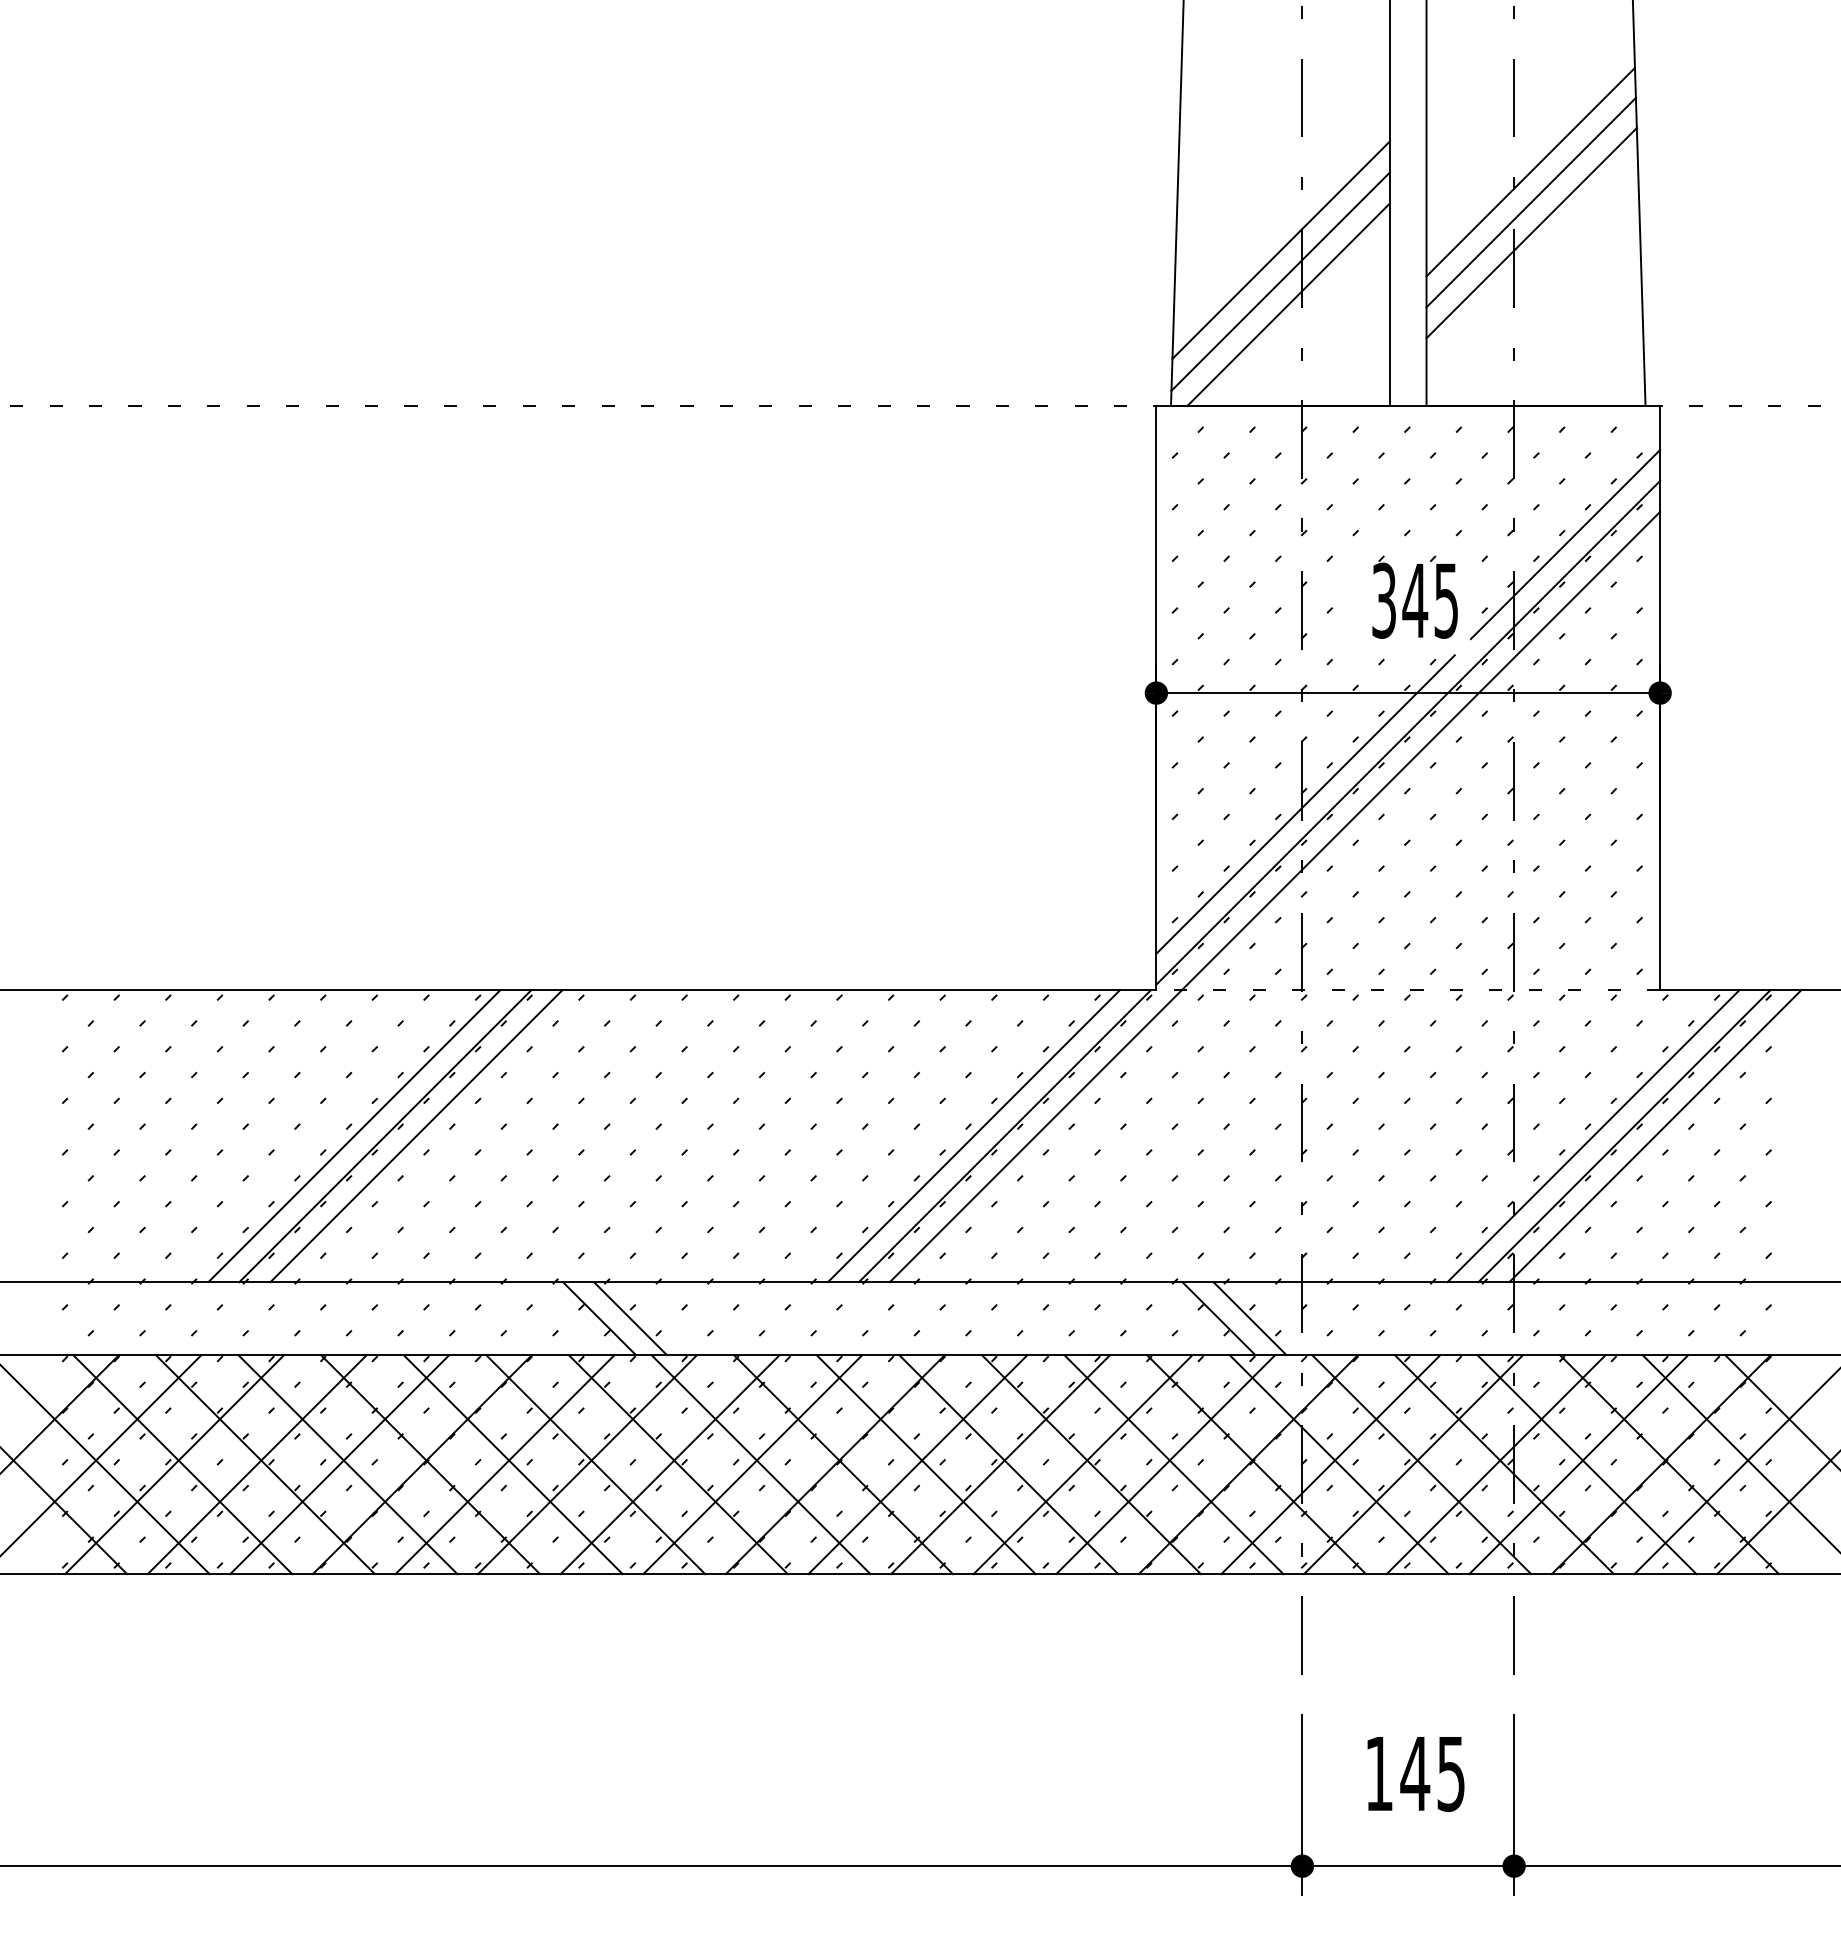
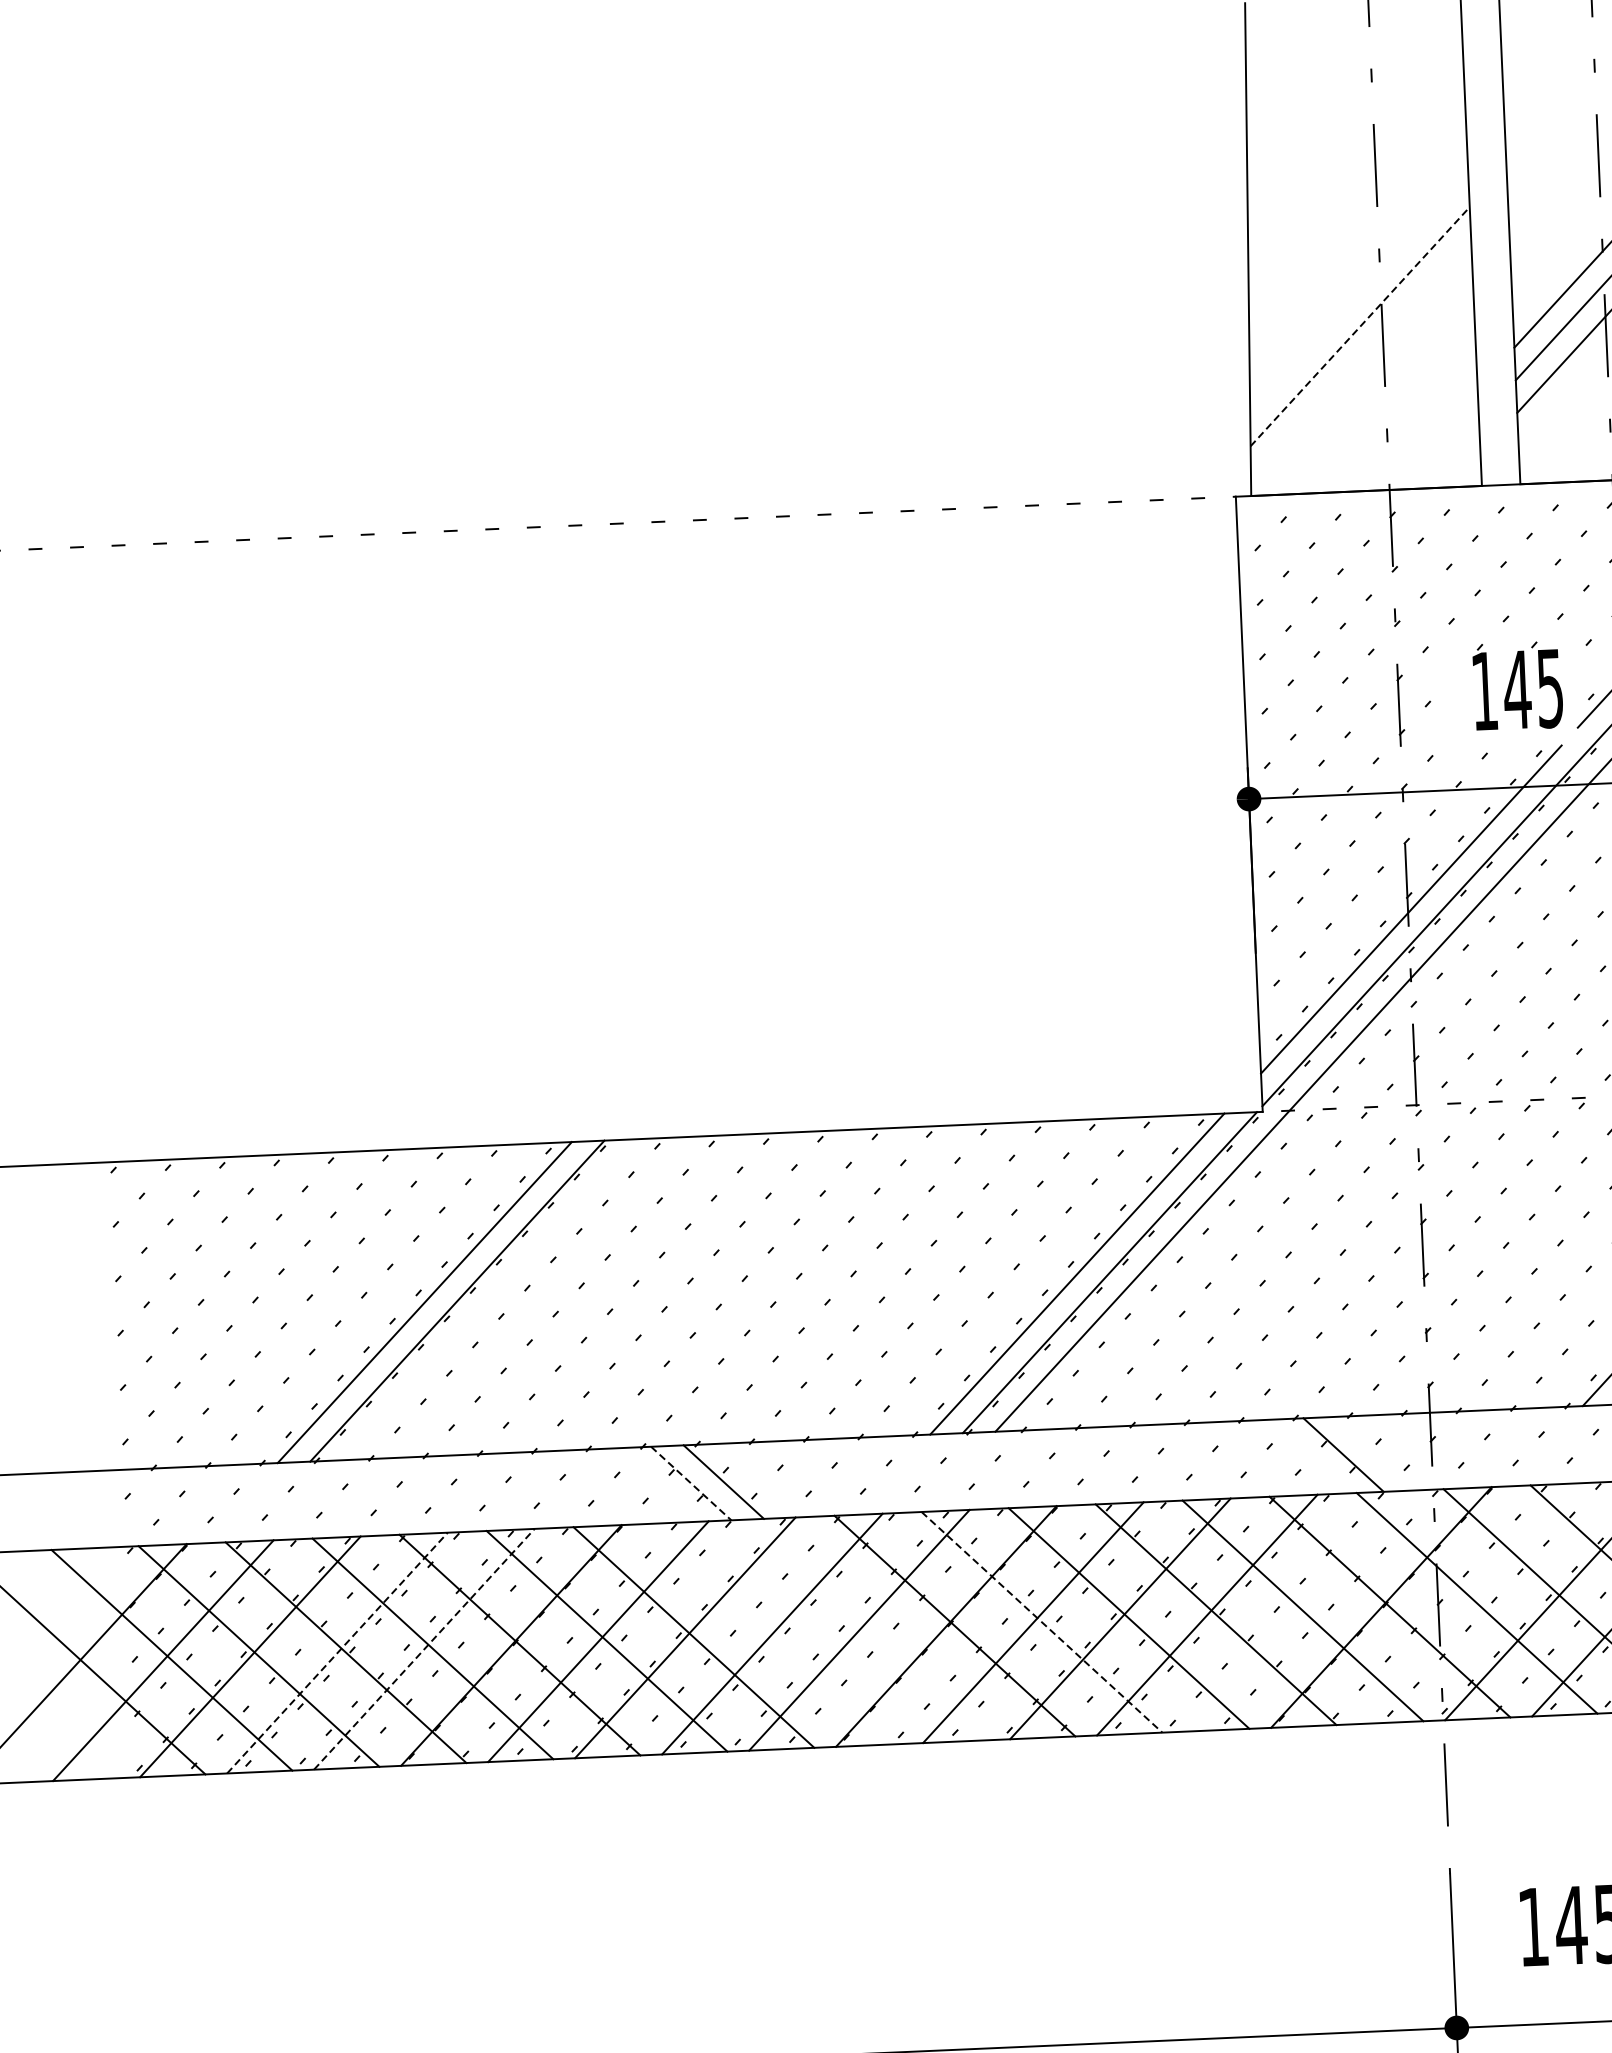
line: (1281, 250) -> (1360, 327), solid -> dashed
line: (1280, 281) -> (1360, 359), removed
line: (1288, 304) -> (1370, 383), removed
text: (1383, 600) -> (1484, 691), 345 -> 145
line: (416, 1136) -> (490, 1300), removed
line: (599, 1318) -> (691, 1483), solid -> dashed
line: (1249, 1318) -> (1375, 1453), removed
line: (257, 1464) -> (337, 1652), solid -> dashed
line: (339, 1464) -> (424, 1649), solid -> dashed
line: (677, 1464) -> (780, 1633), removed
line: (760, 1464) -> (867, 1629), removed
line: (926, 1464) -> (1042, 1622), solid -> dashed
line: (1165, 1464) -> (1294, 1611), removed
line: (1330, 1464) -> (1467, 1603), removed

